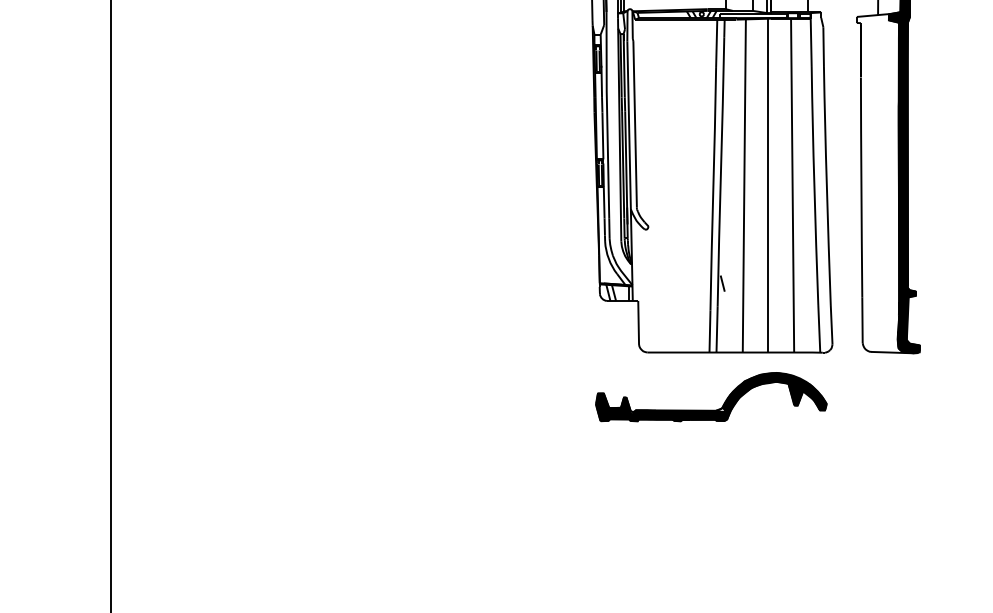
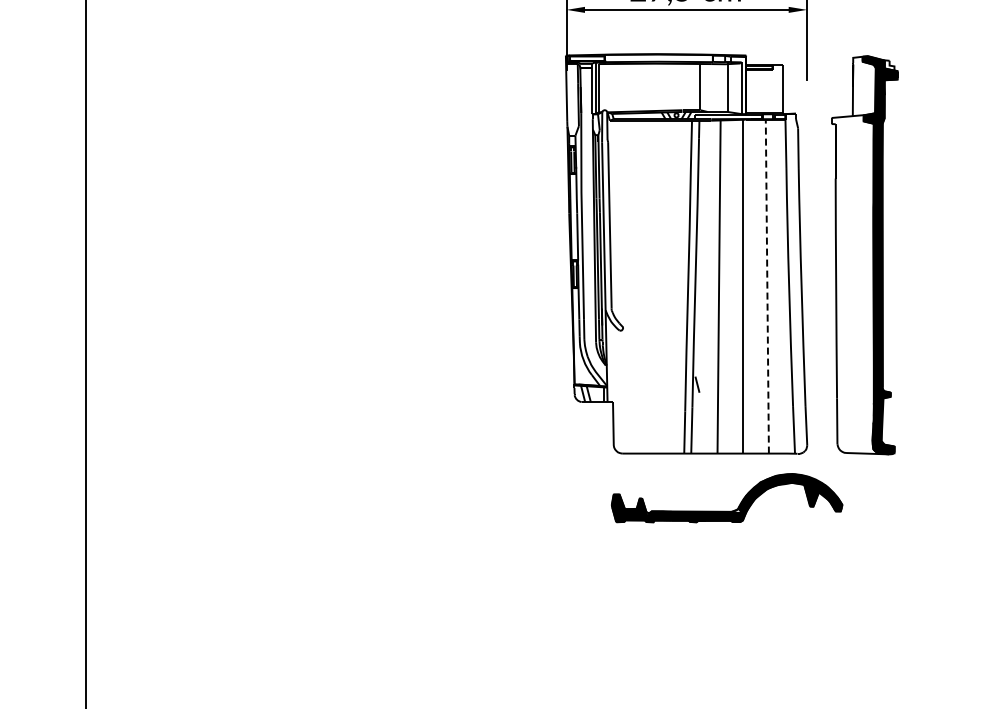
line: (792, 185) -> (767, 286), solid -> dashed
part: (711, 409) -> (727, 510), moved

